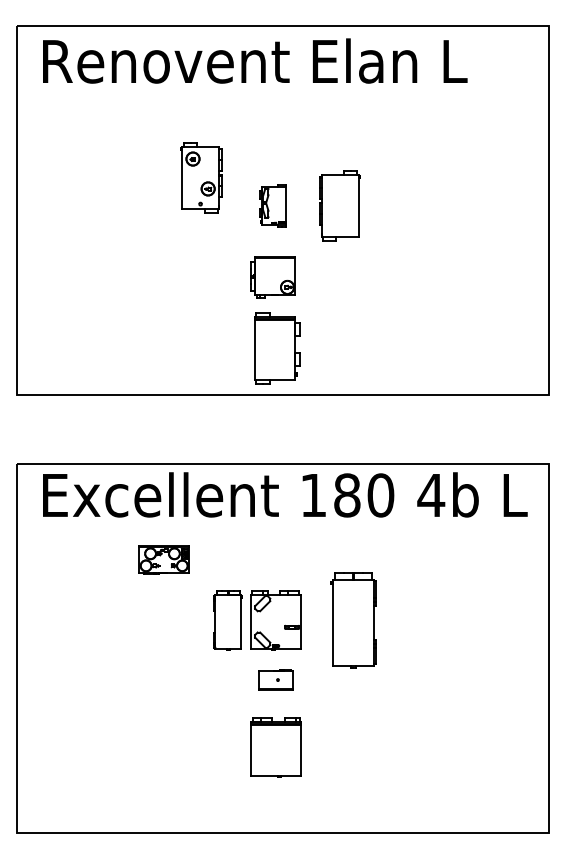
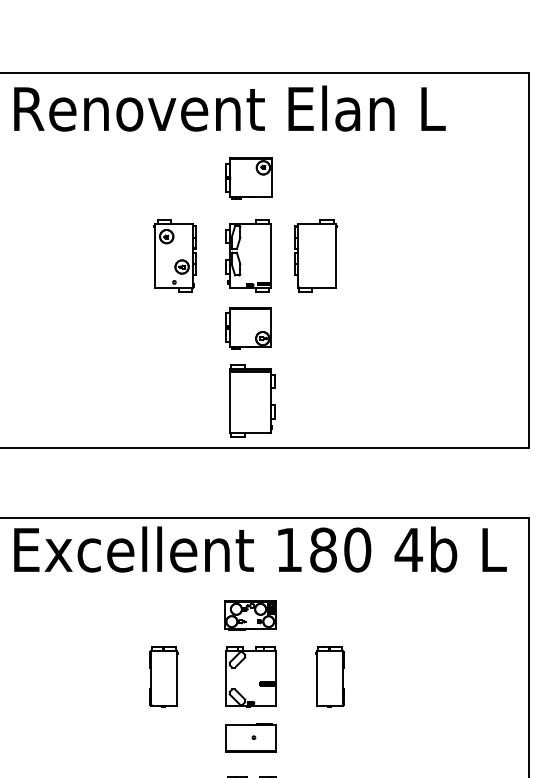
part: (273, 129) -> (248, 178), added
part: (201, 177) -> (175, 255), moved
part: (272, 205) -> (247, 255), size x1.67
part: (163, 559) -> (249, 615), moved
part: (227, 620) -> (163, 677), moved
part: (353, 620) -> (329, 677), size x0.62
part: (275, 679) -> (250, 737), size x1.43

